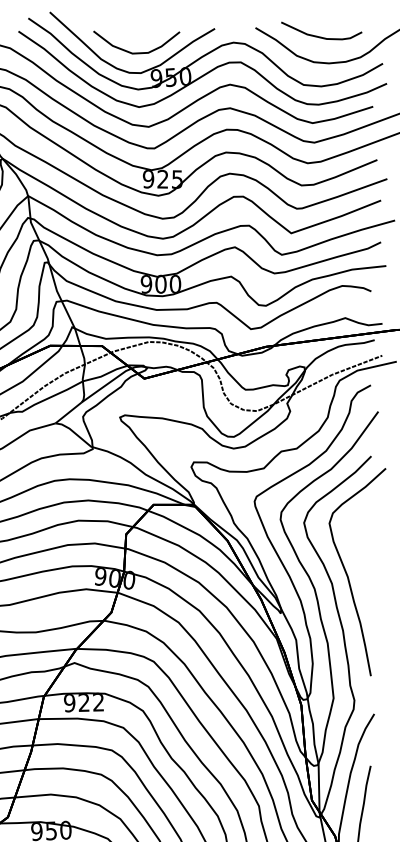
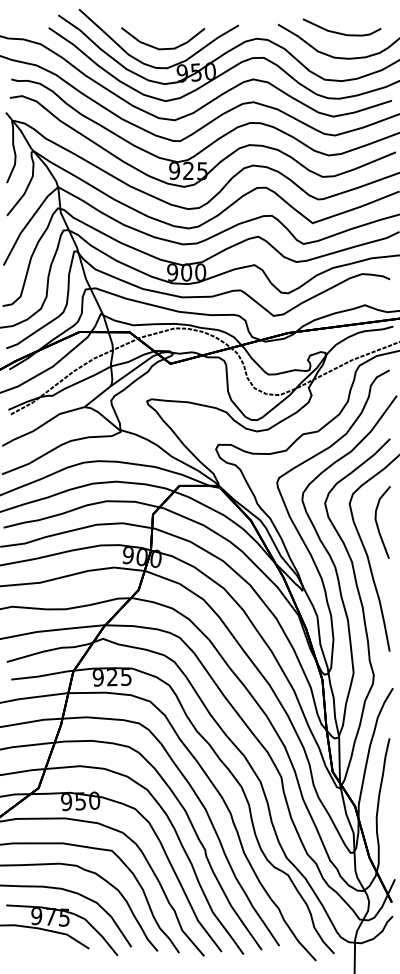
curve: (358, 542) -> (377, 522), added
text: (98, 701) -> (126, 676), 922 -> 925

